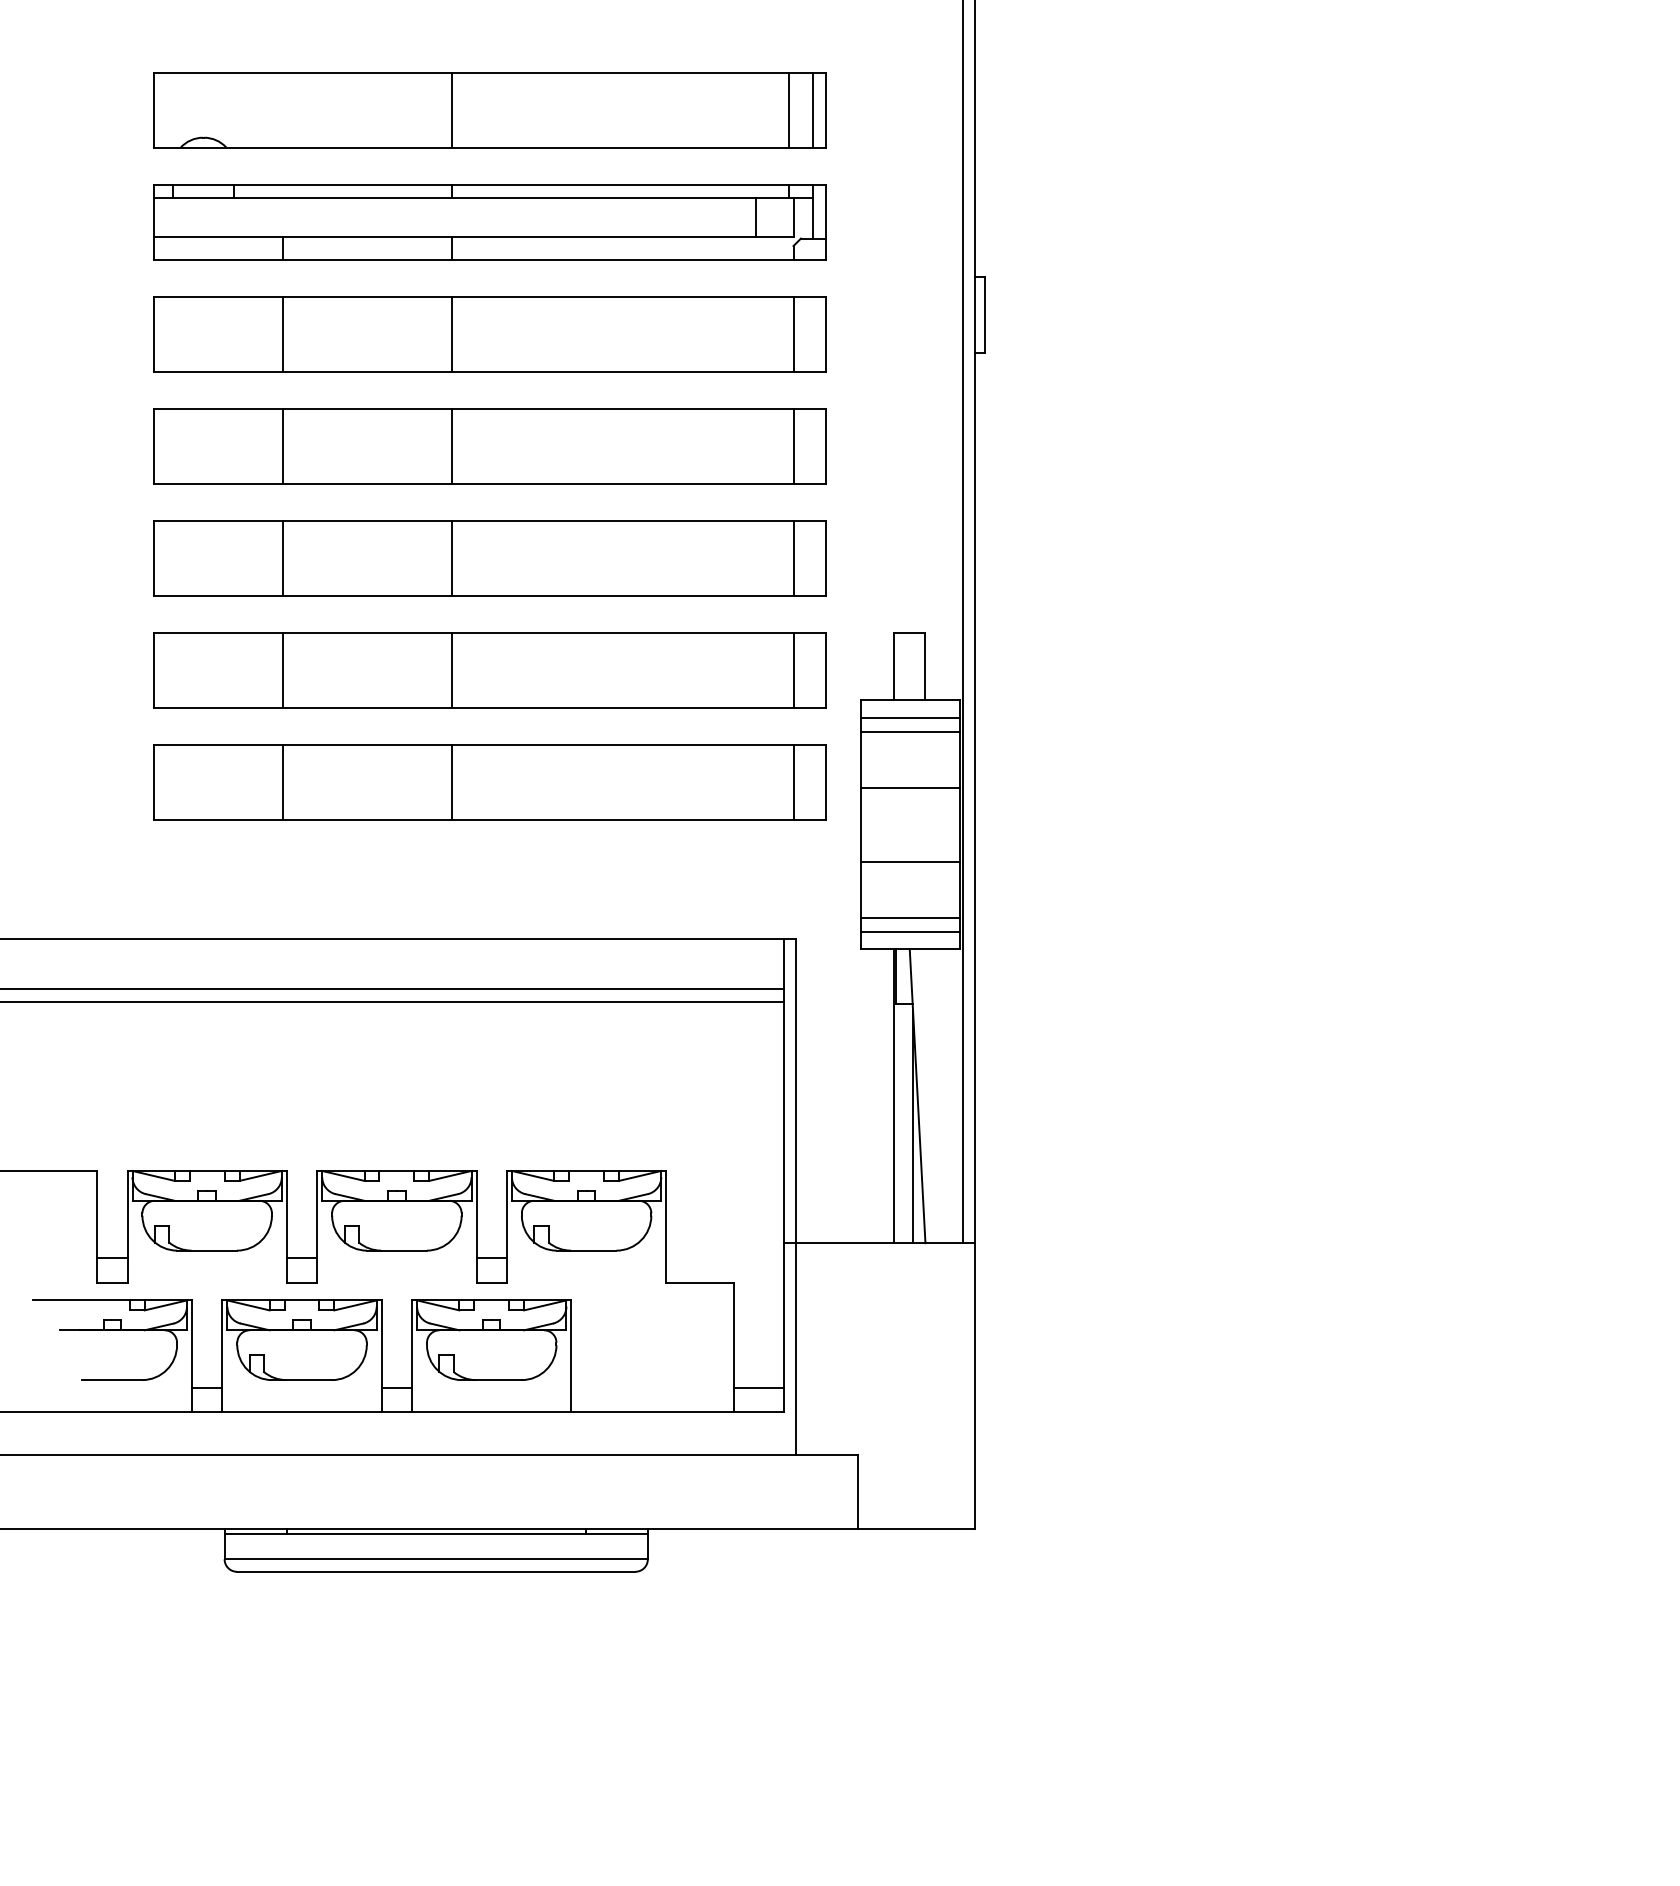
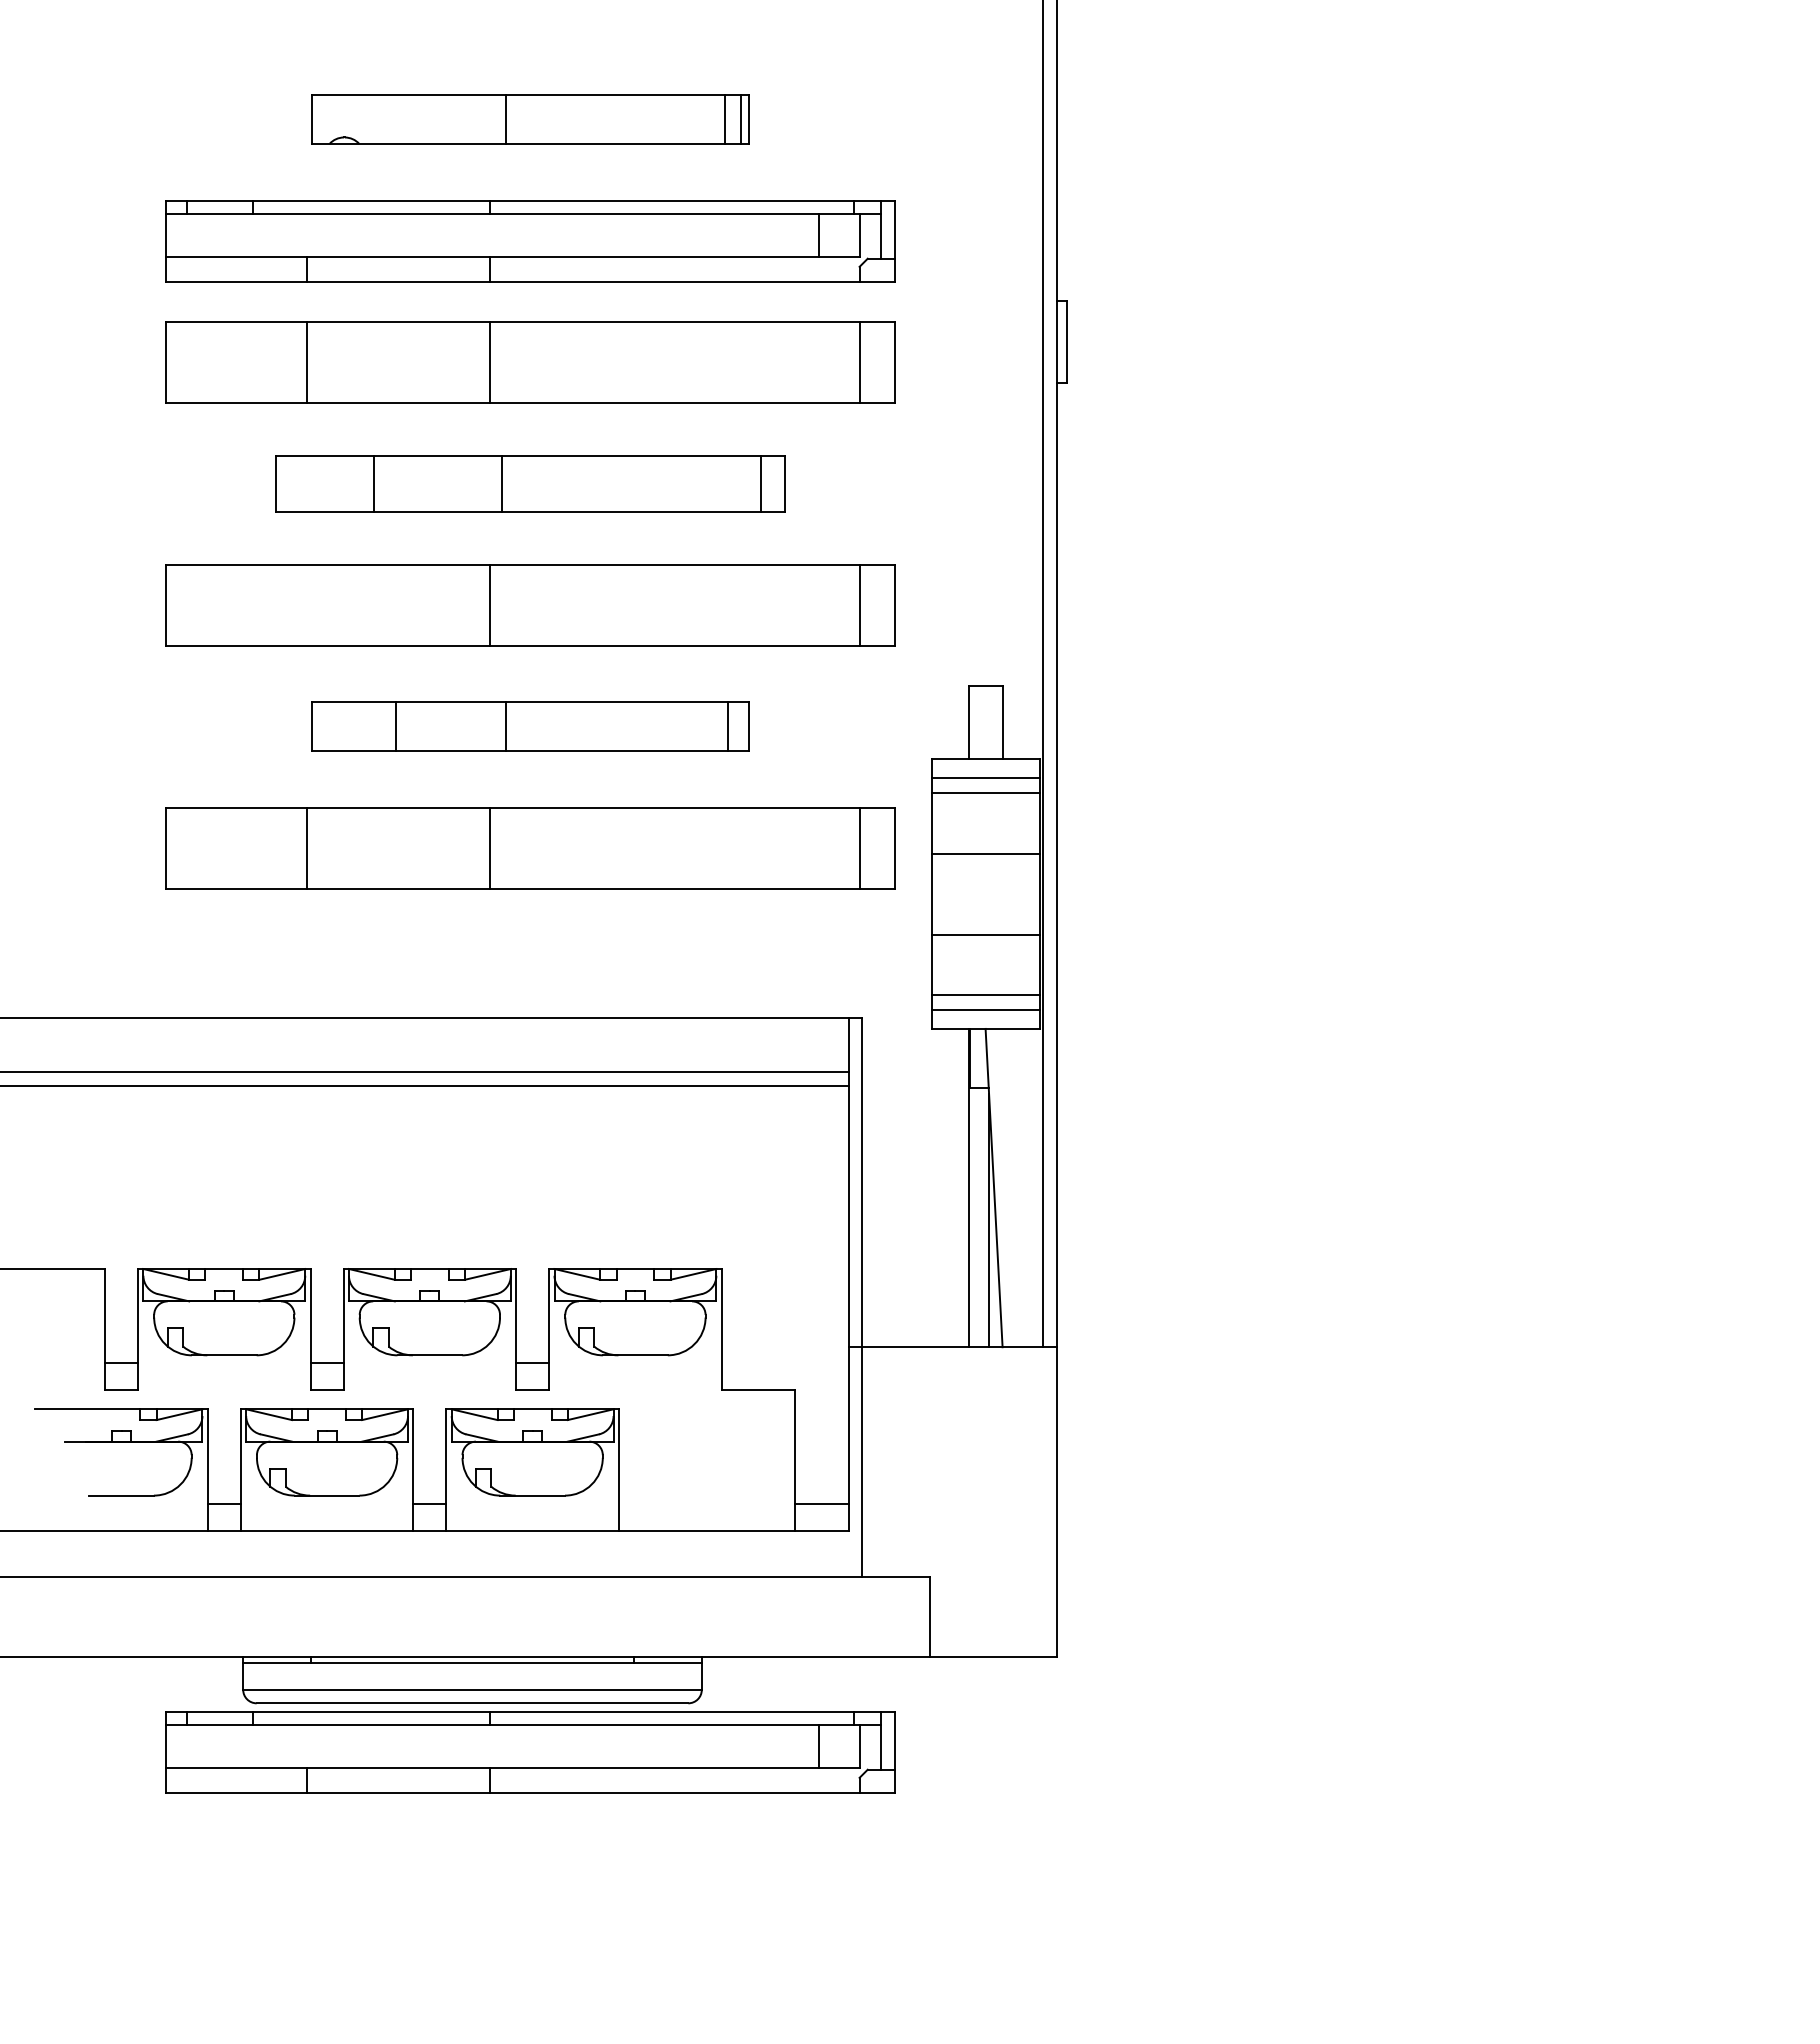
part: (489, 110) -> (530, 119), size x0.6
part: (489, 446) -> (530, 483), size x0.7
line: (283, 557) -> (306, 604), removed
part: (489, 670) -> (530, 726), size x0.6
part: (489, 1617) -> (530, 1752), added

